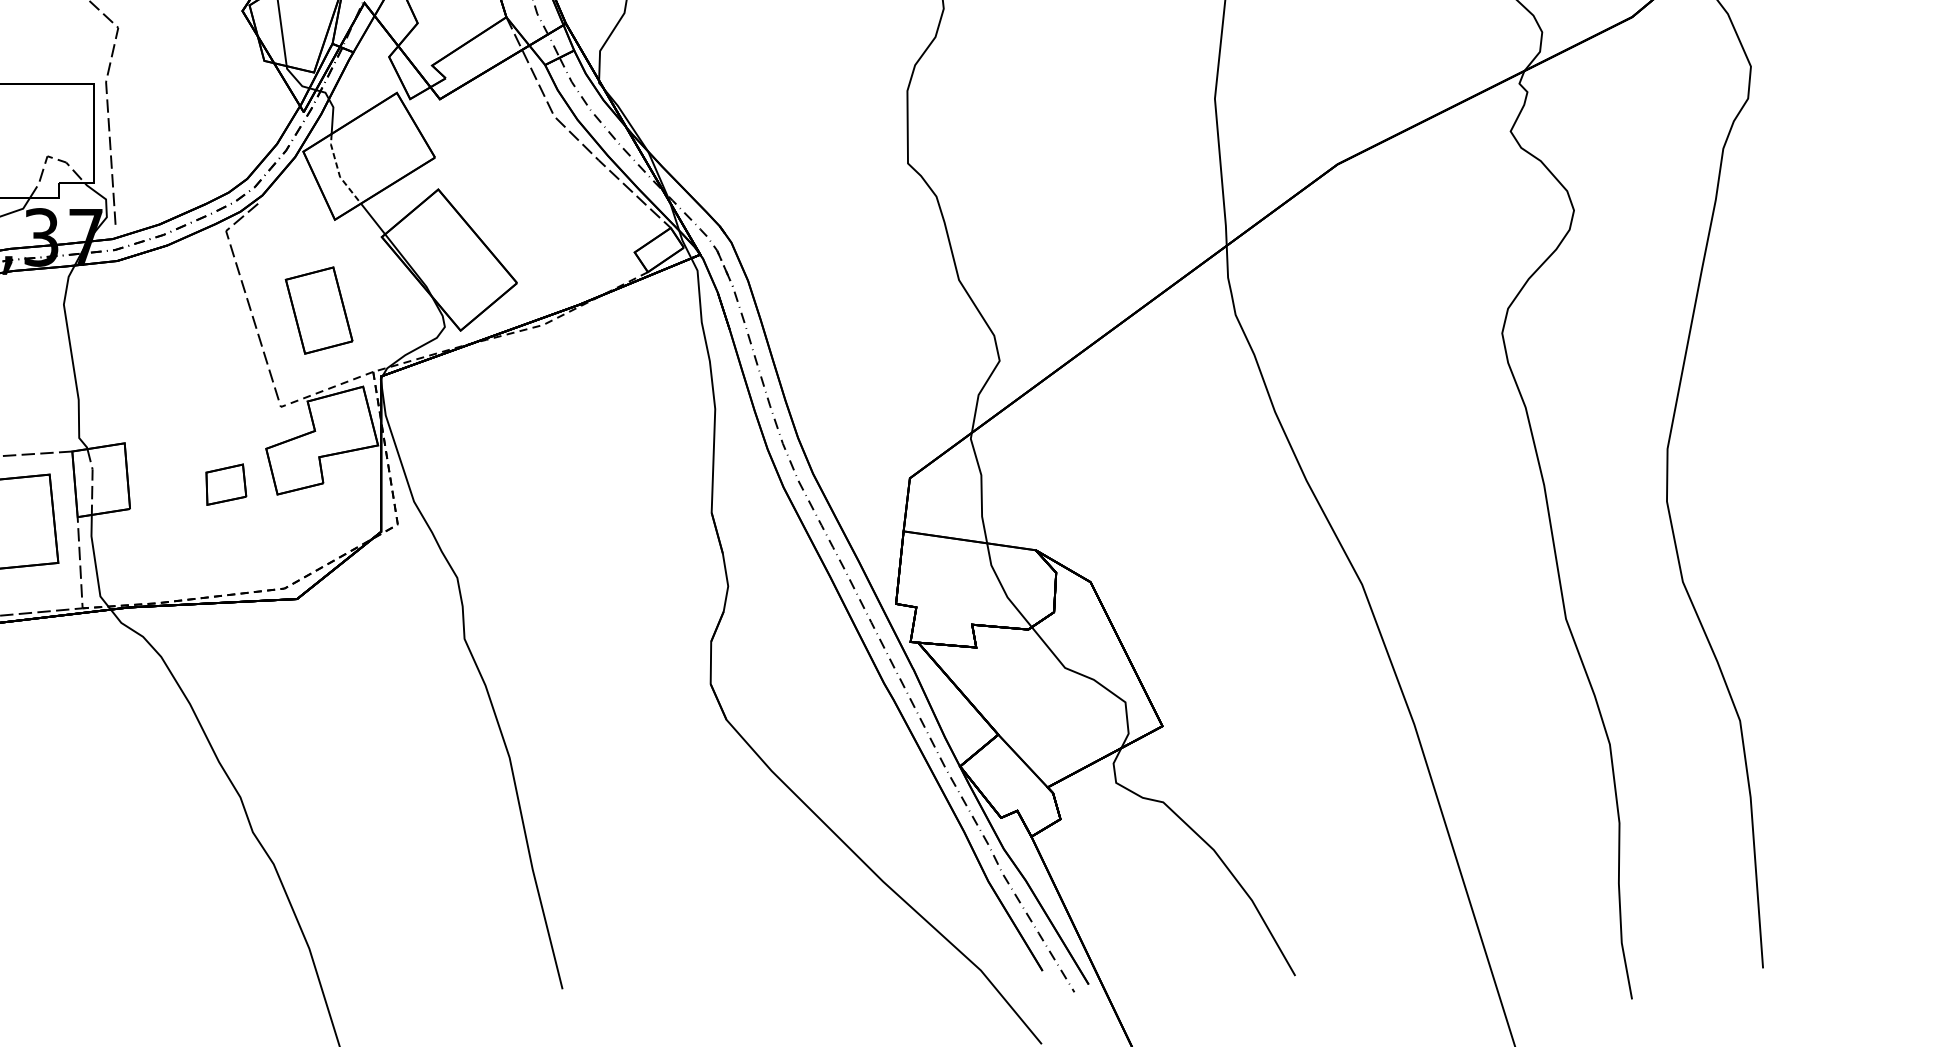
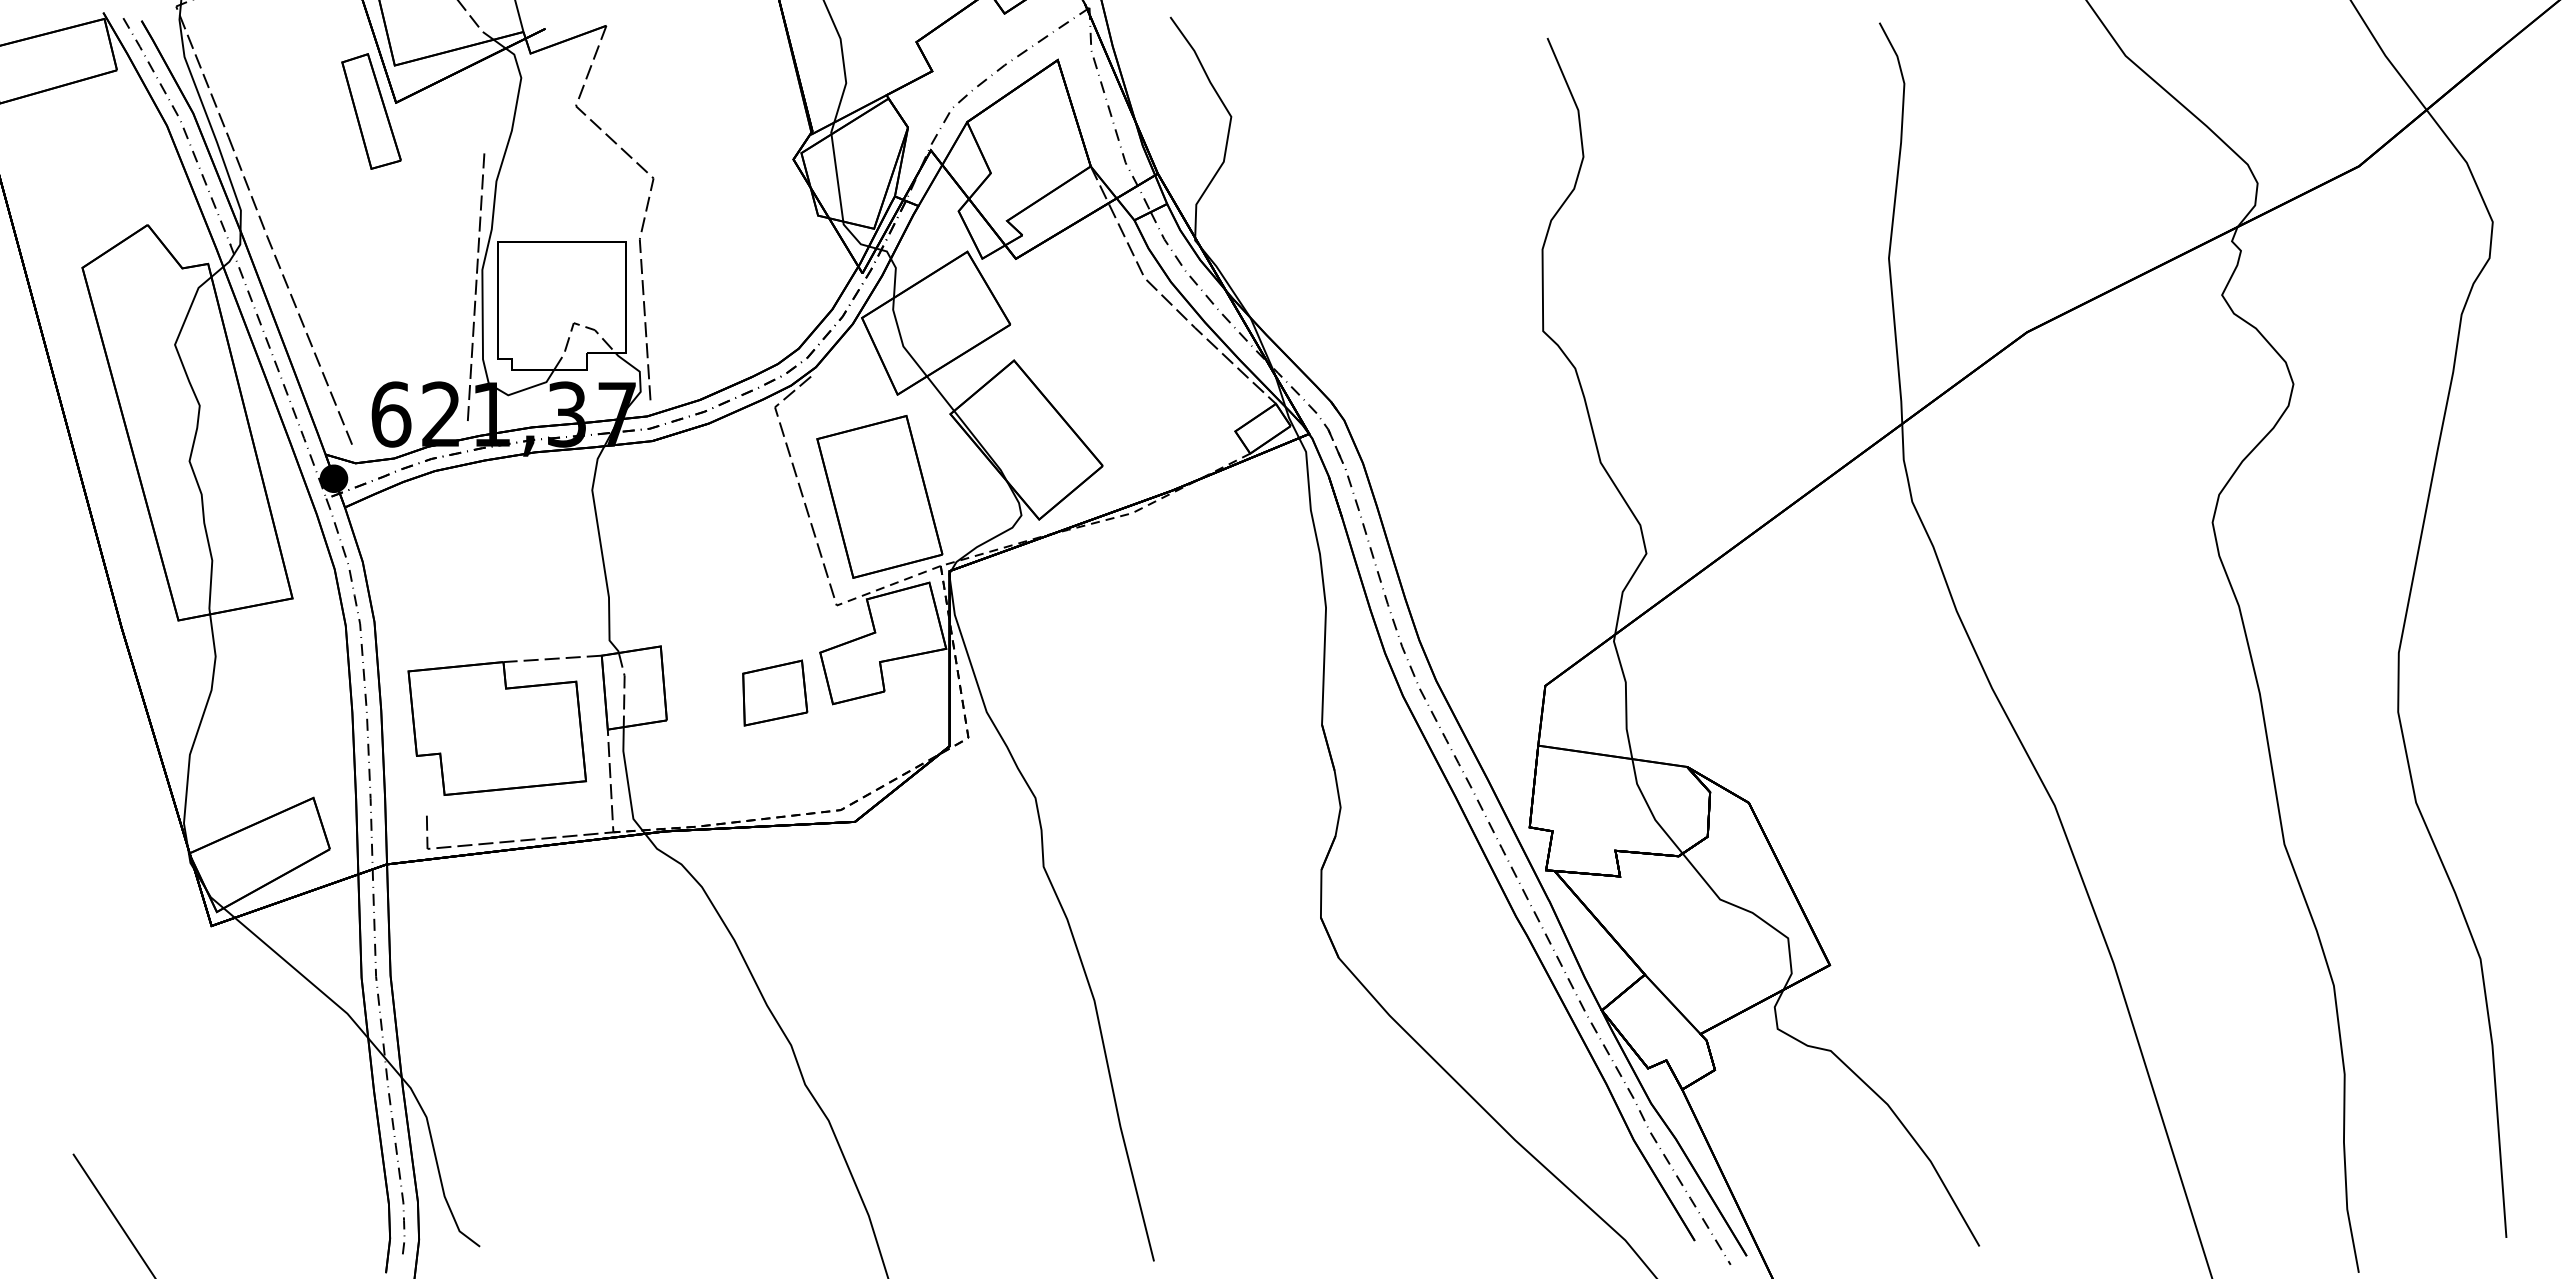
line: (338, 171) -> (901, 340), dashed -> solid
part: (318, 310) -> (879, 496), size x1.67
part: (226, 484) -> (775, 692), size x1.43

